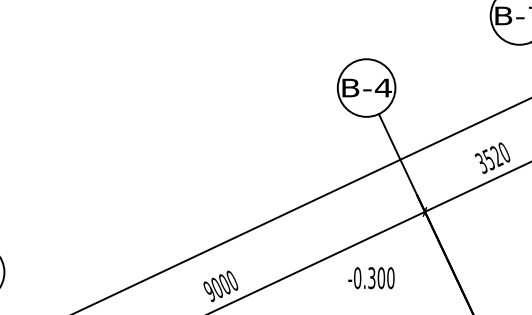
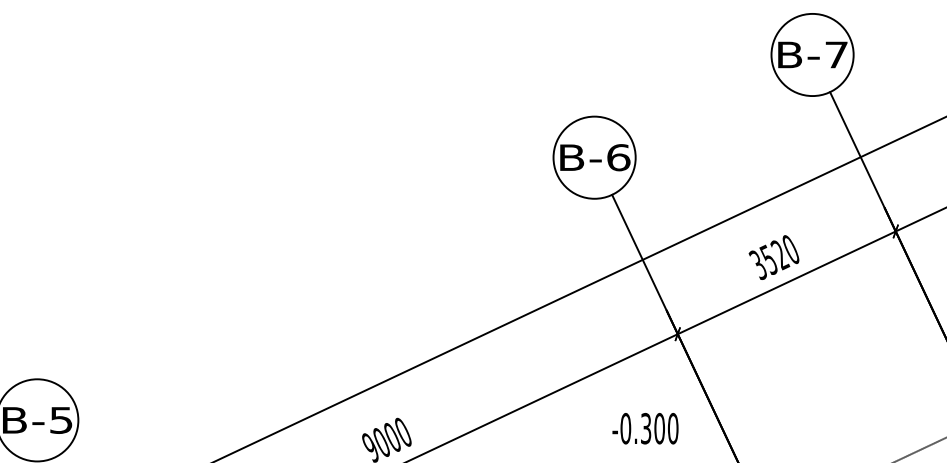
text: (383, 87) -> (618, 157), B-4 -> B-6
text: (371, 278) -> (645, 428), moved

